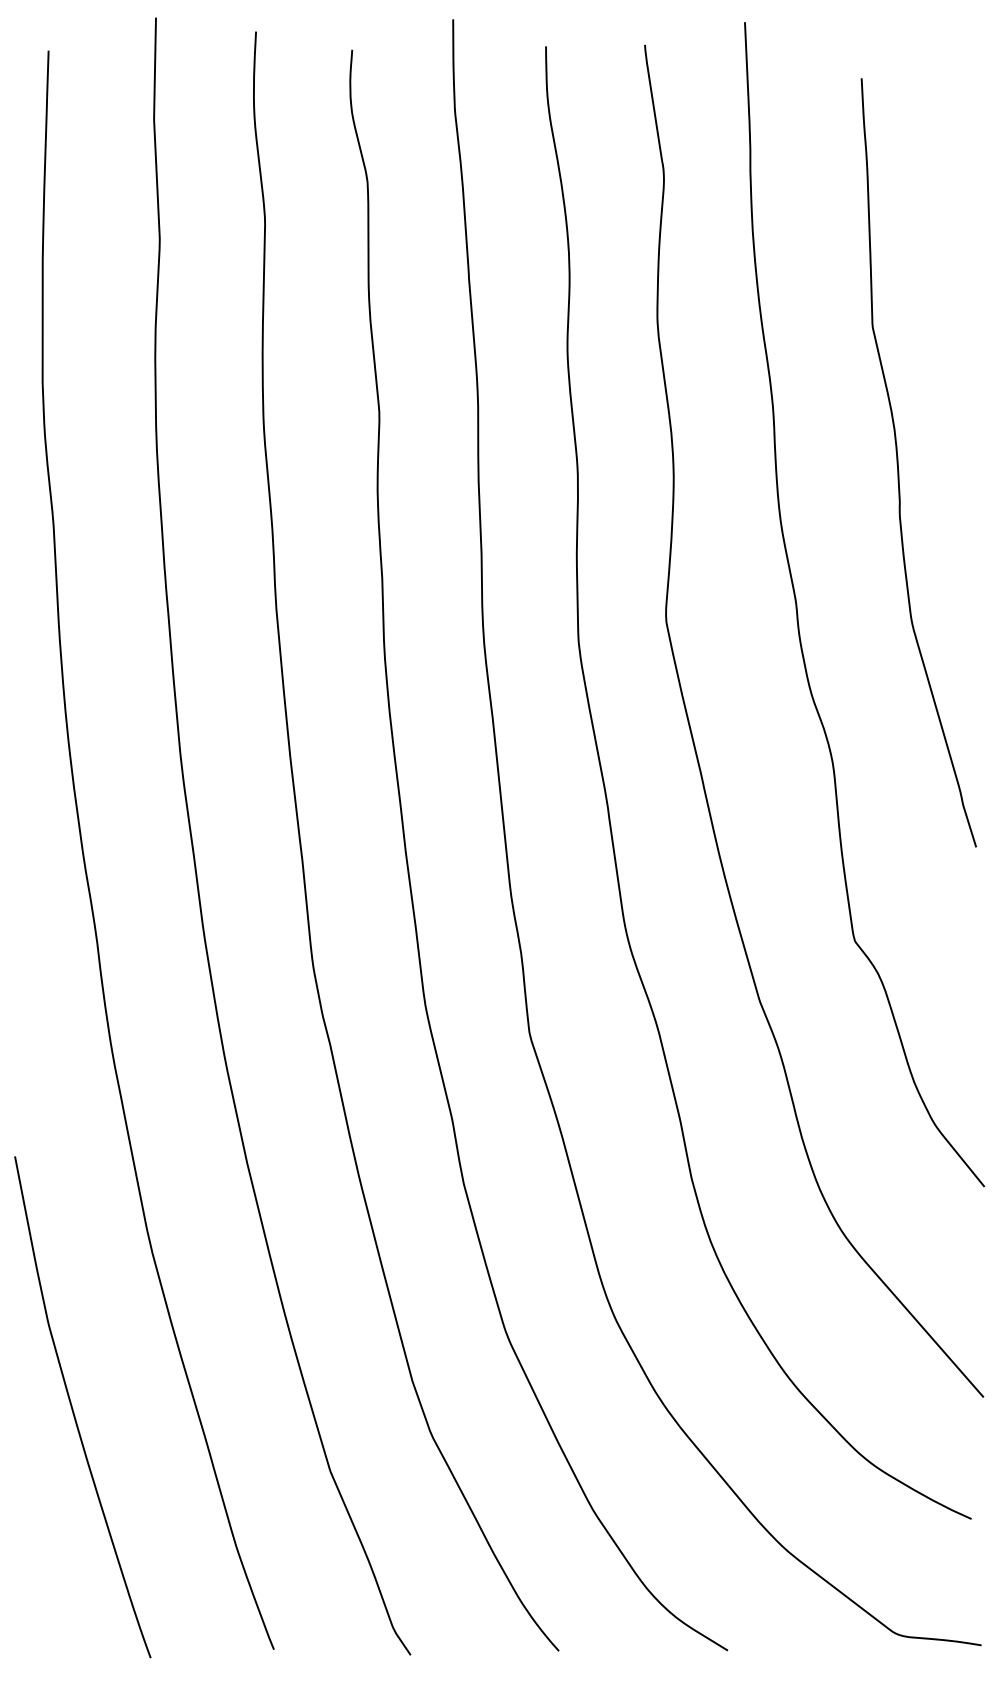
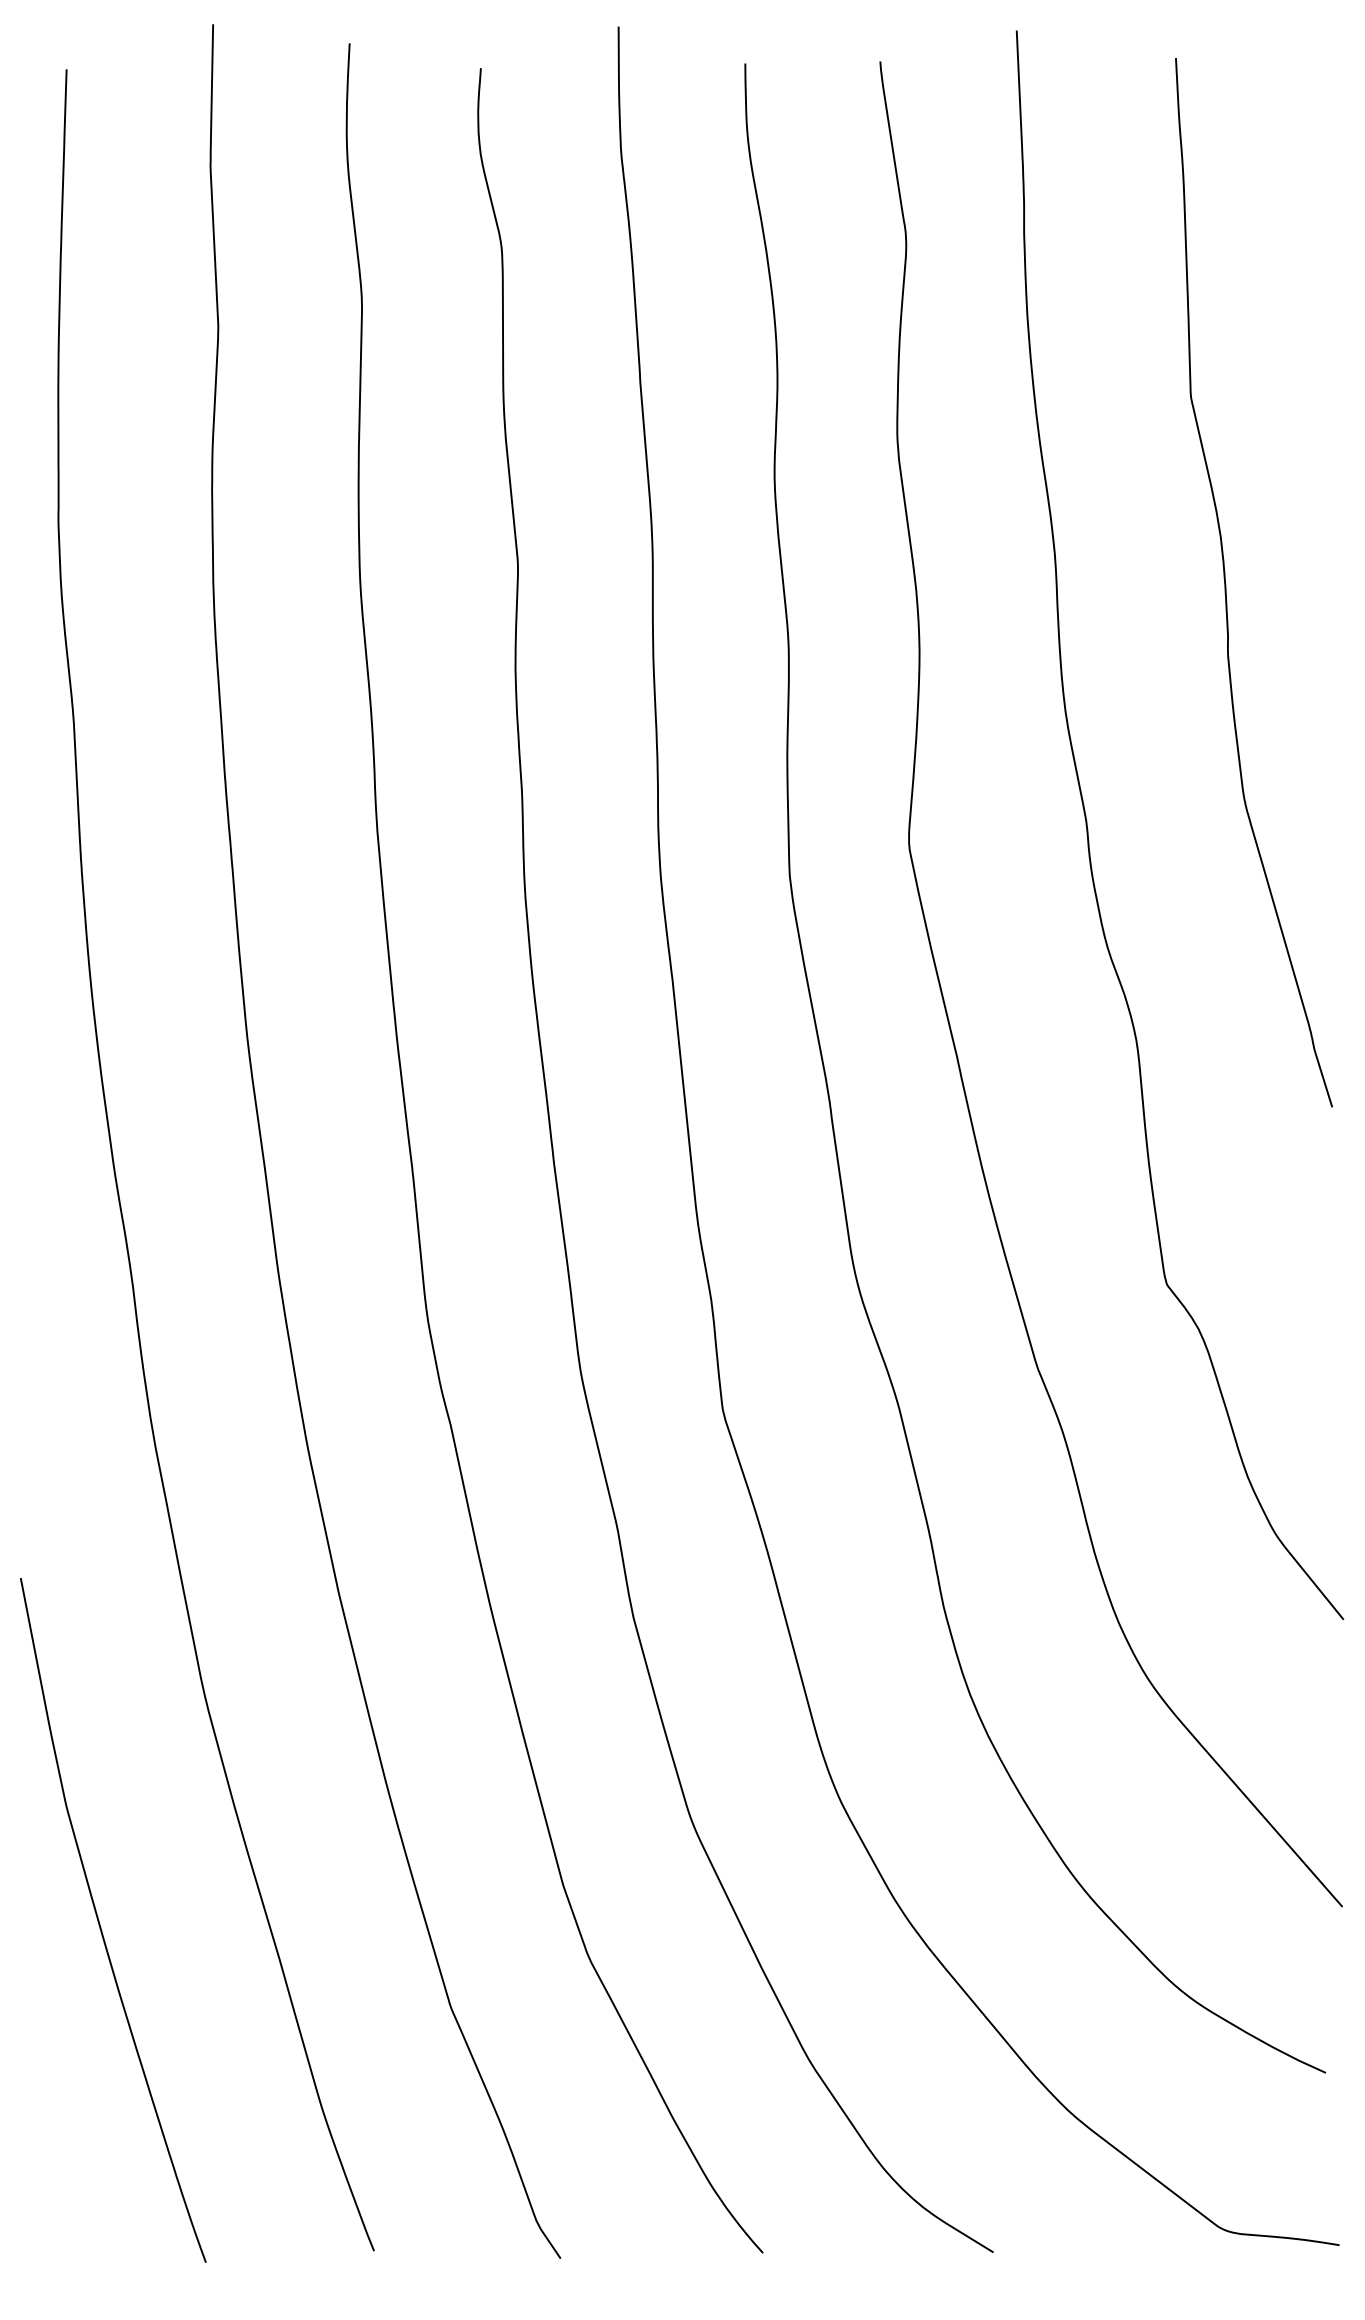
curve: (898, 463) -> (1226, 583), moved

